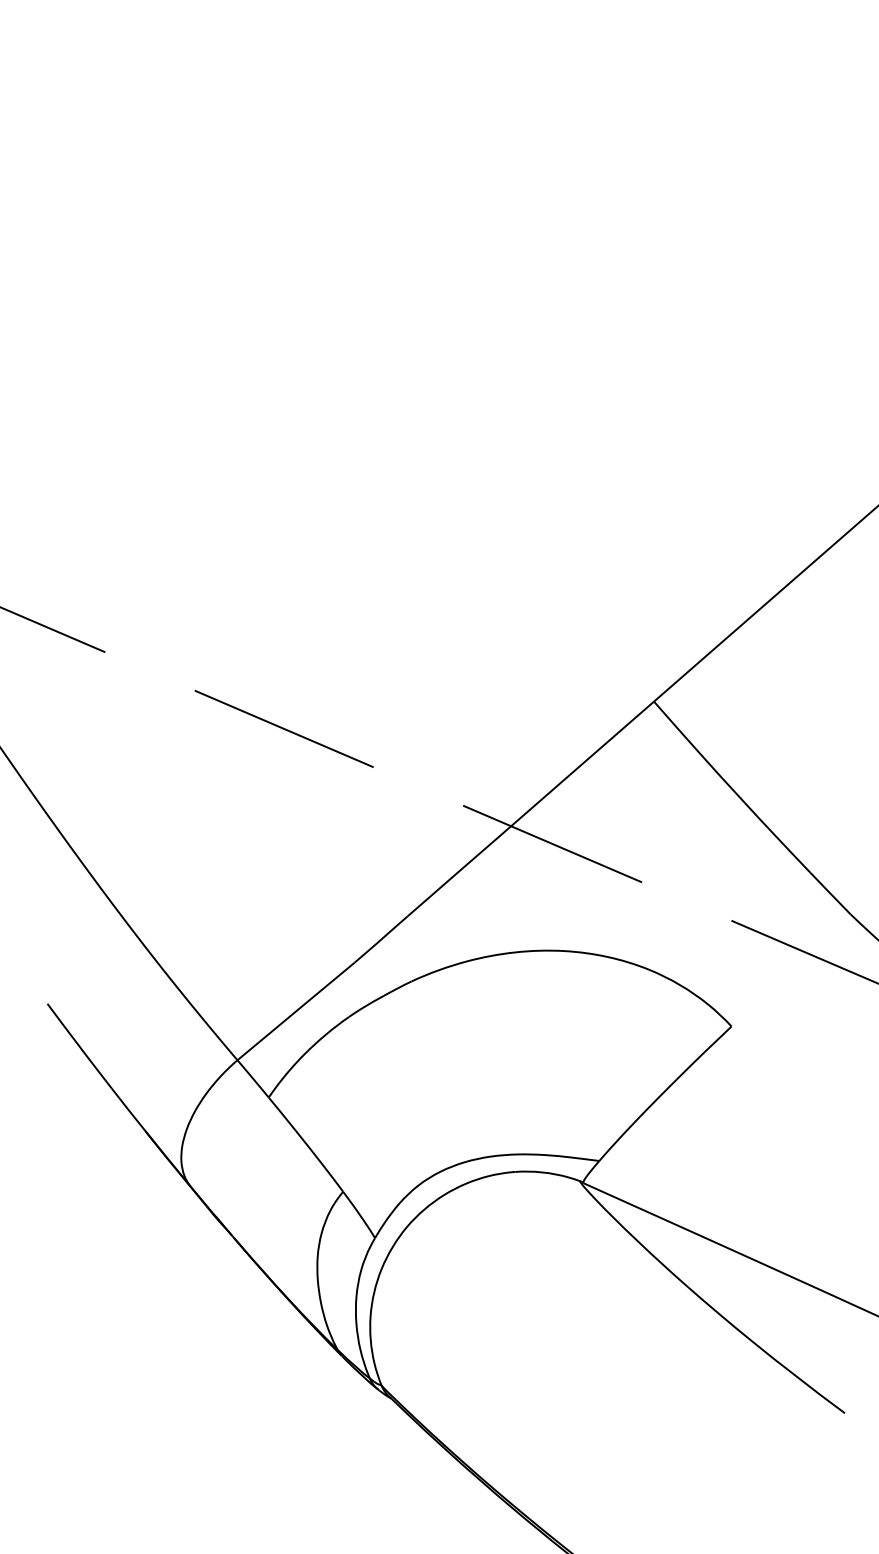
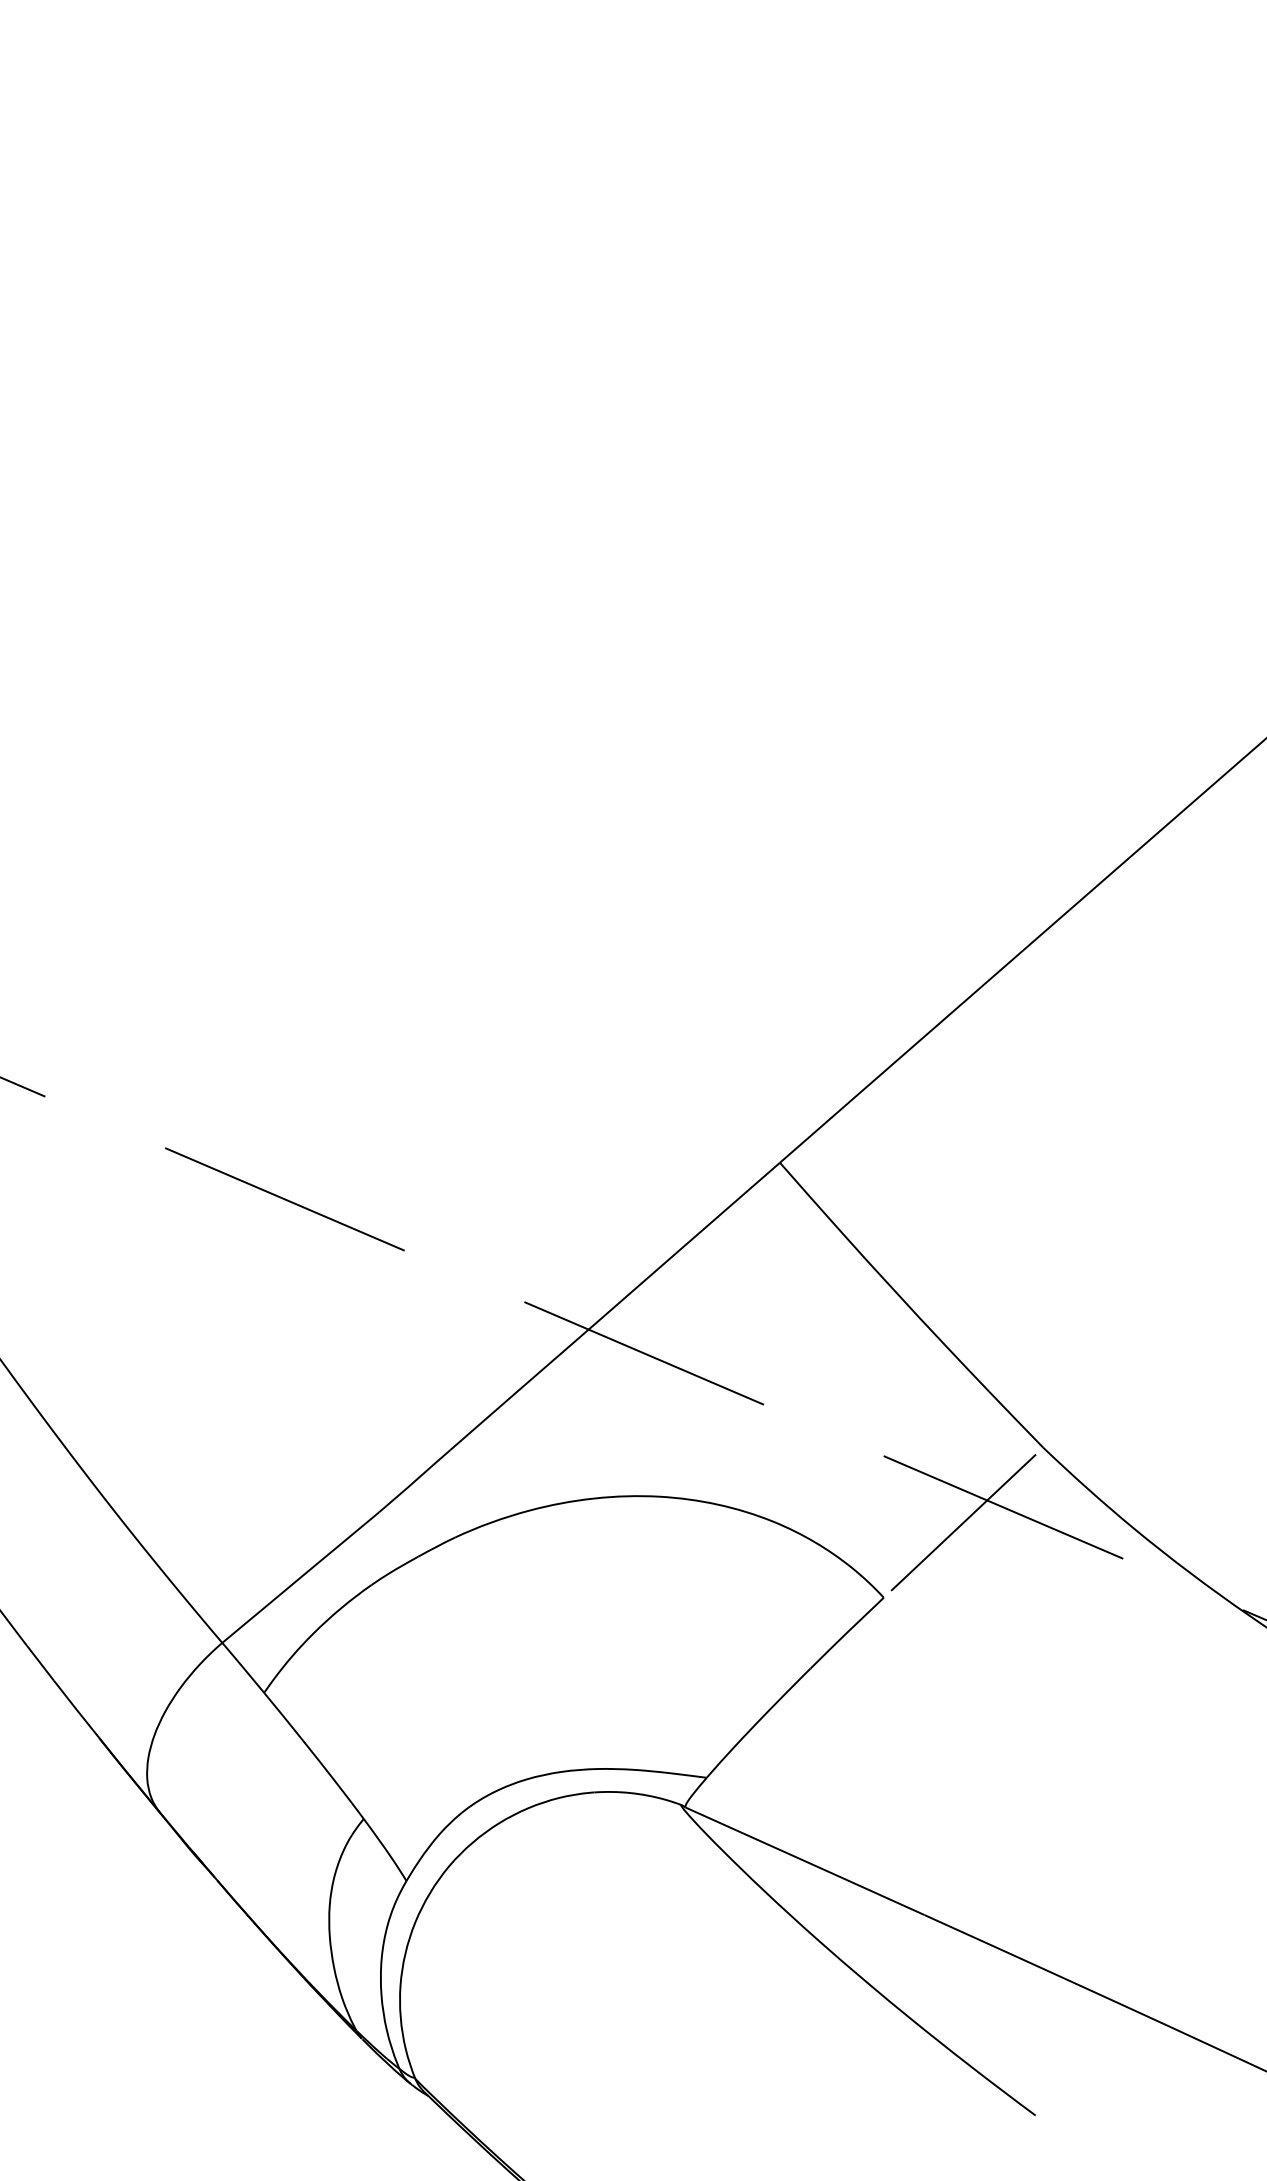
line: (791, 970) -> (963, 1522), added

